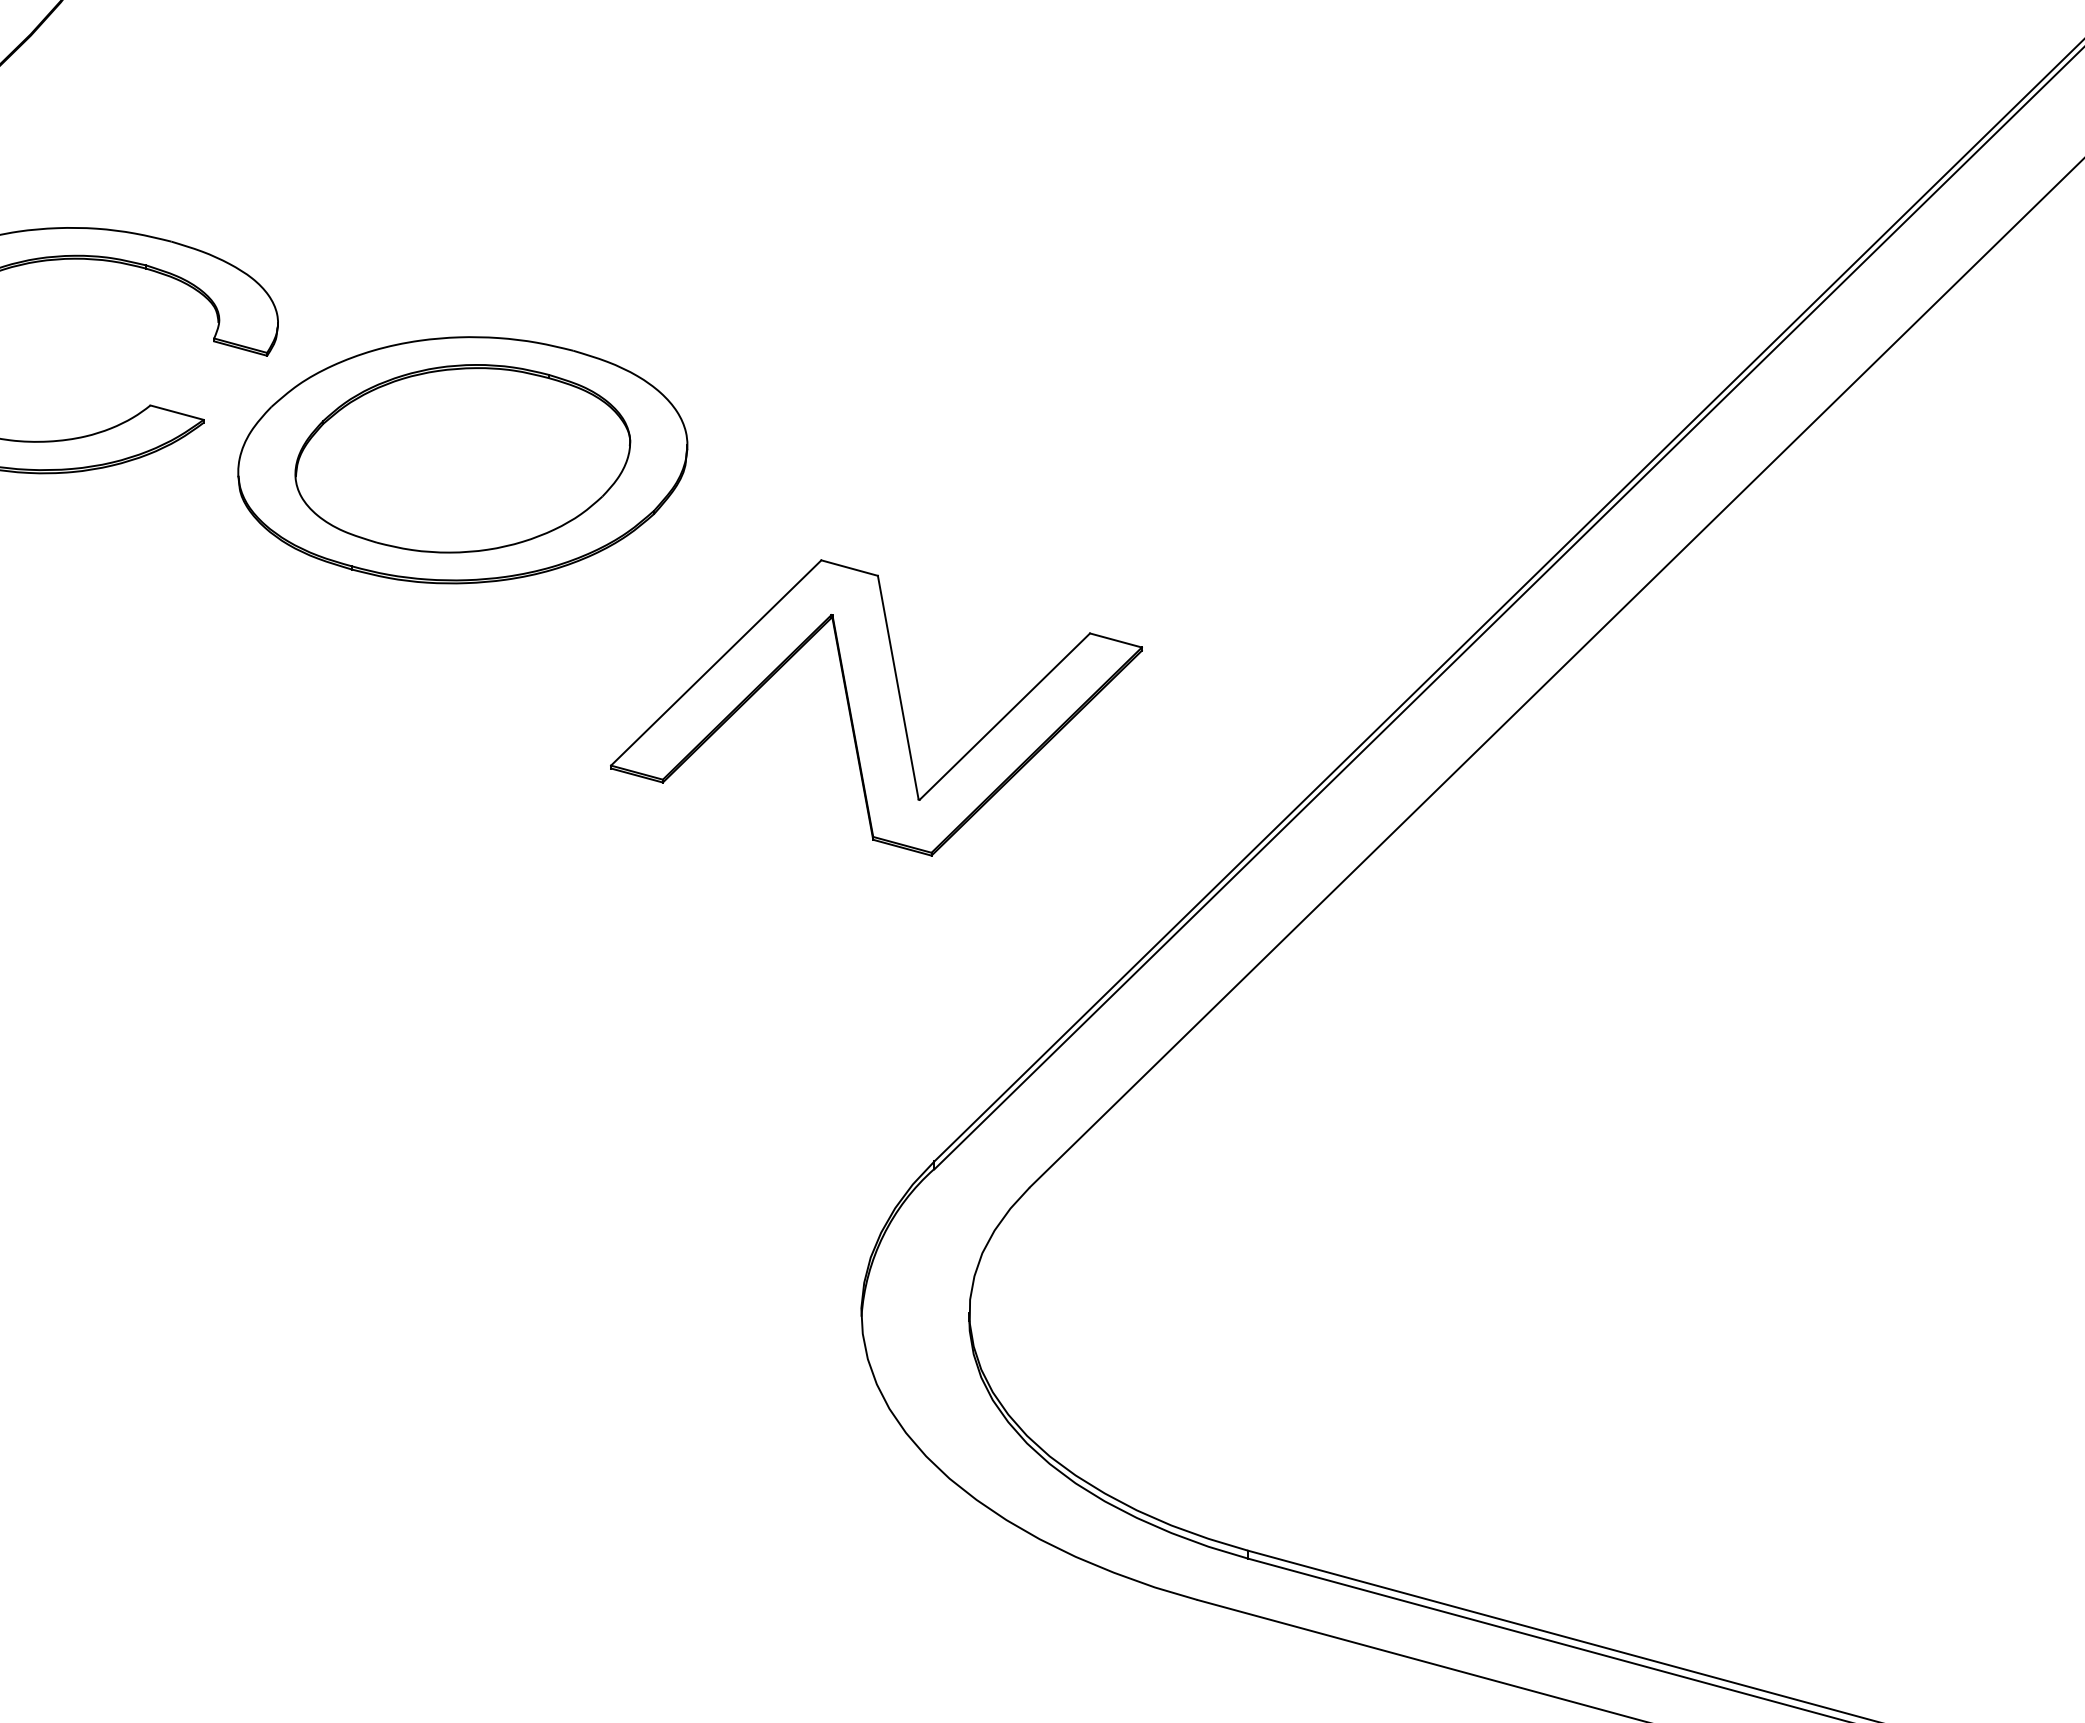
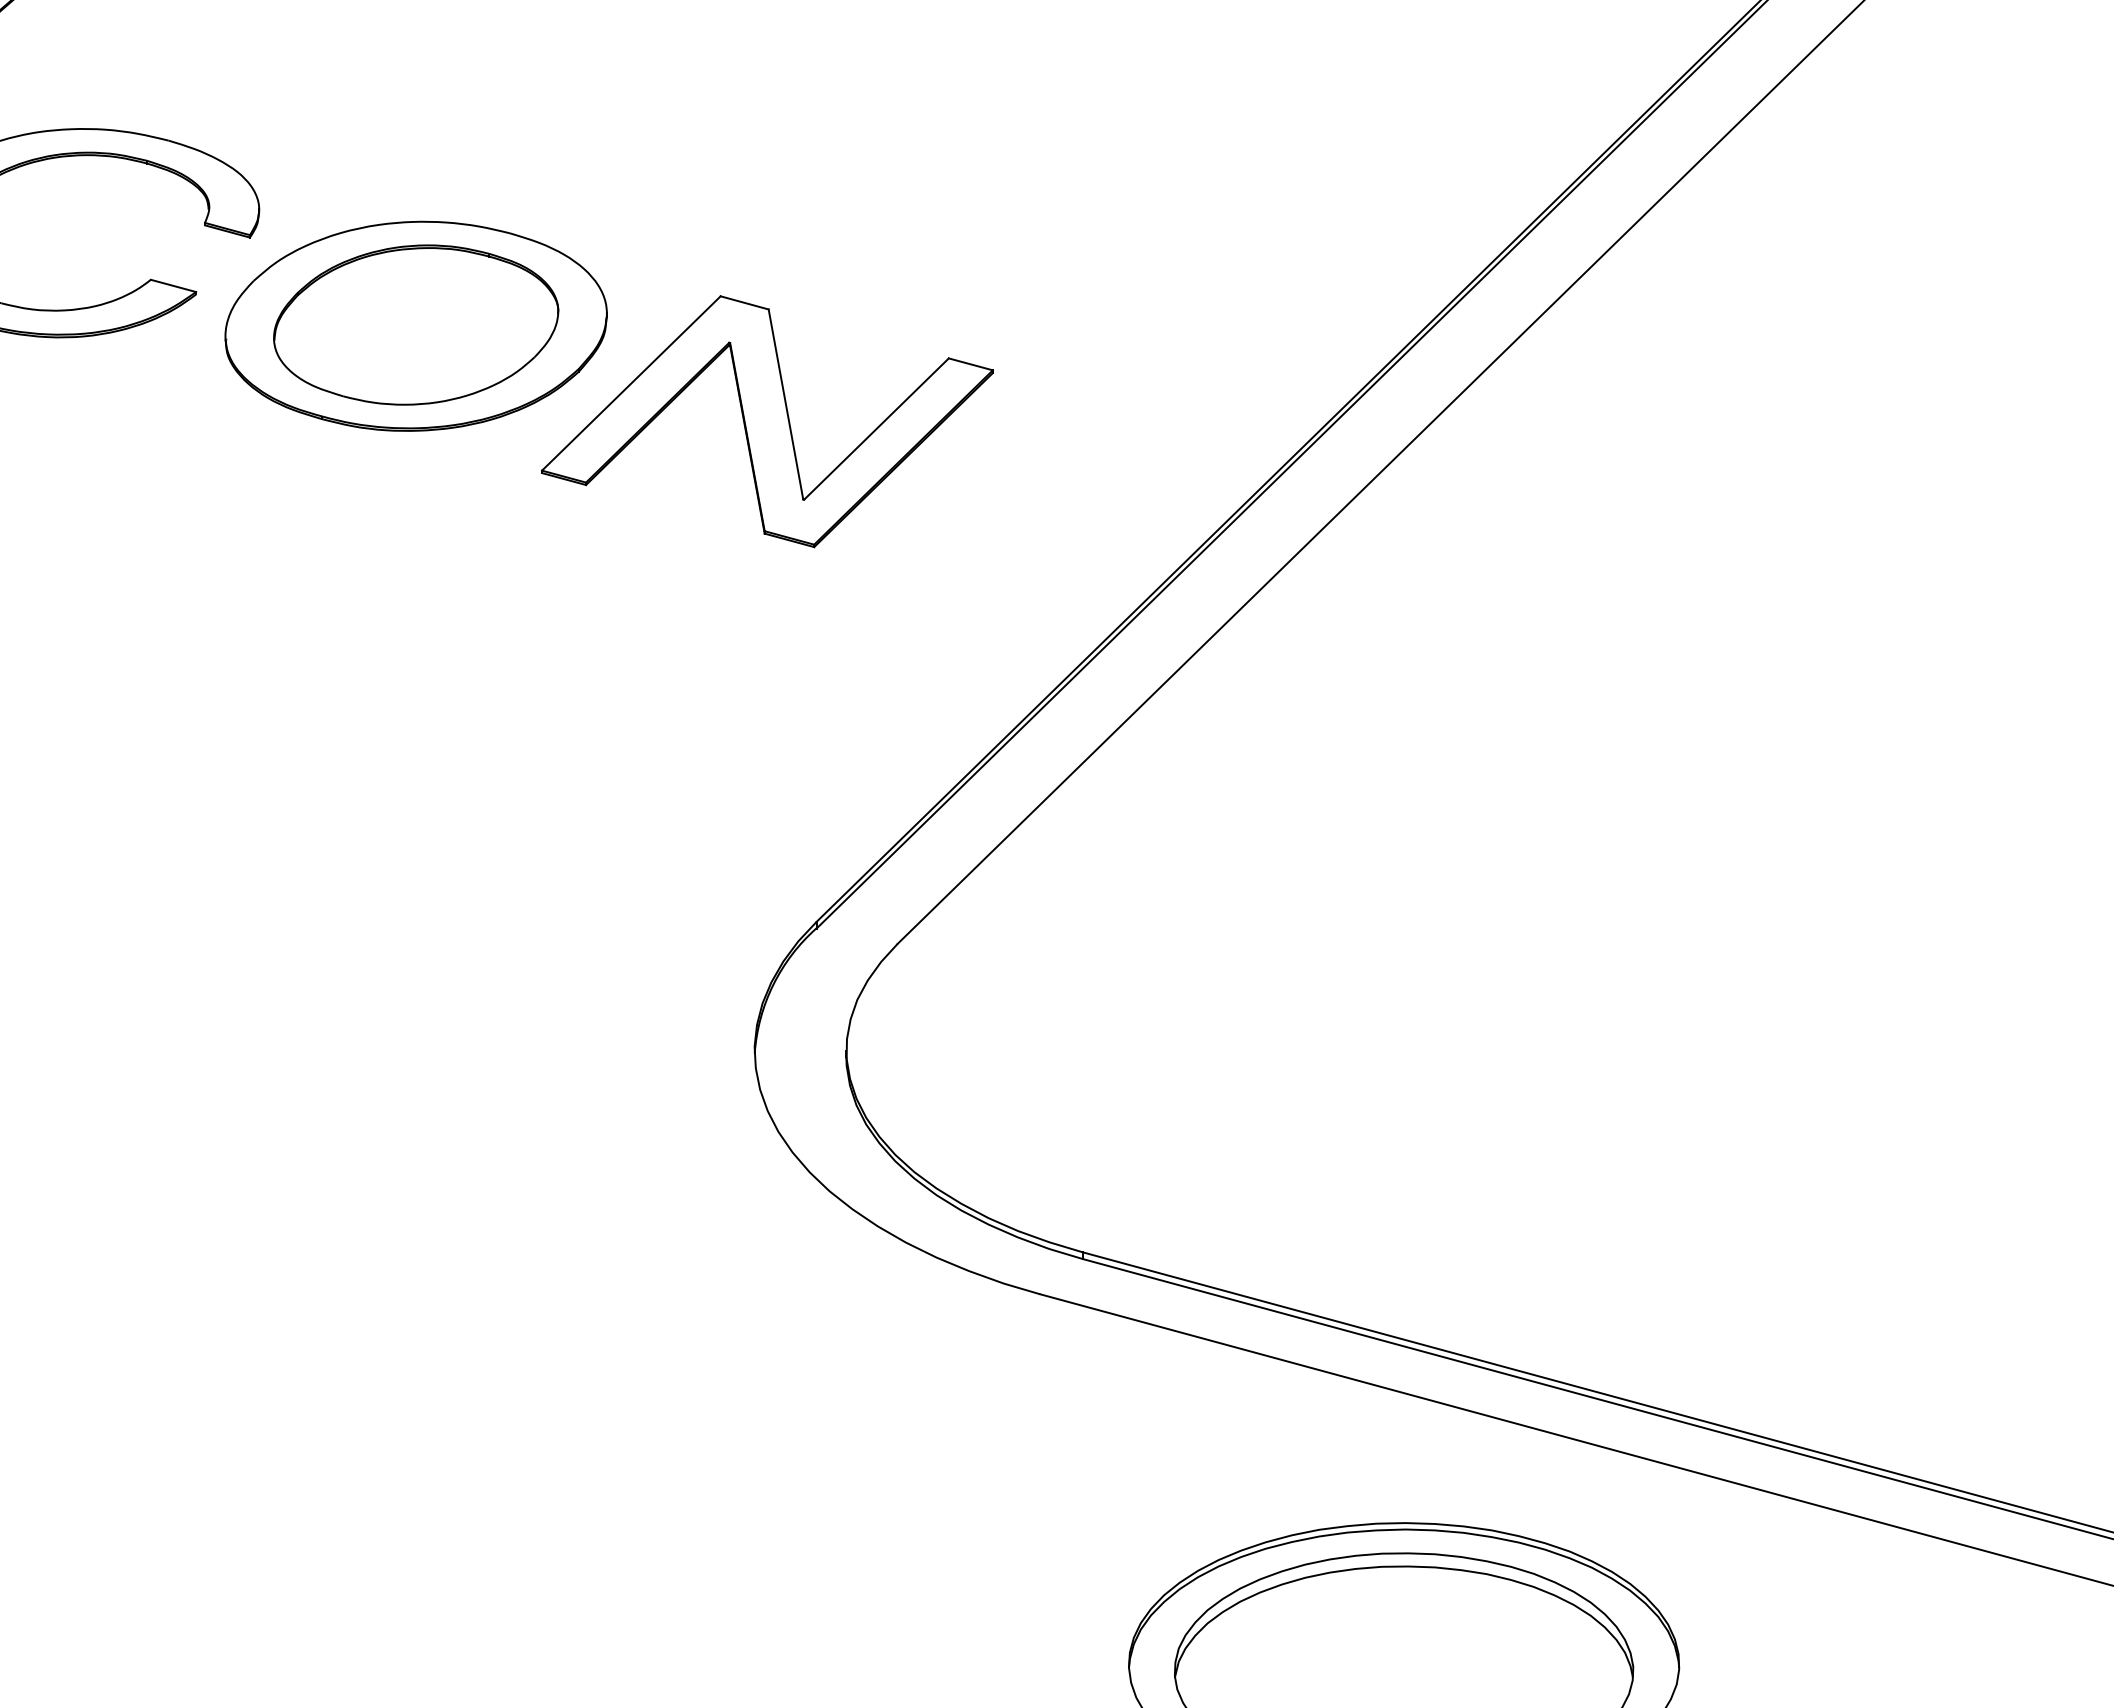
part: (876, 707) -> (767, 421), moved

